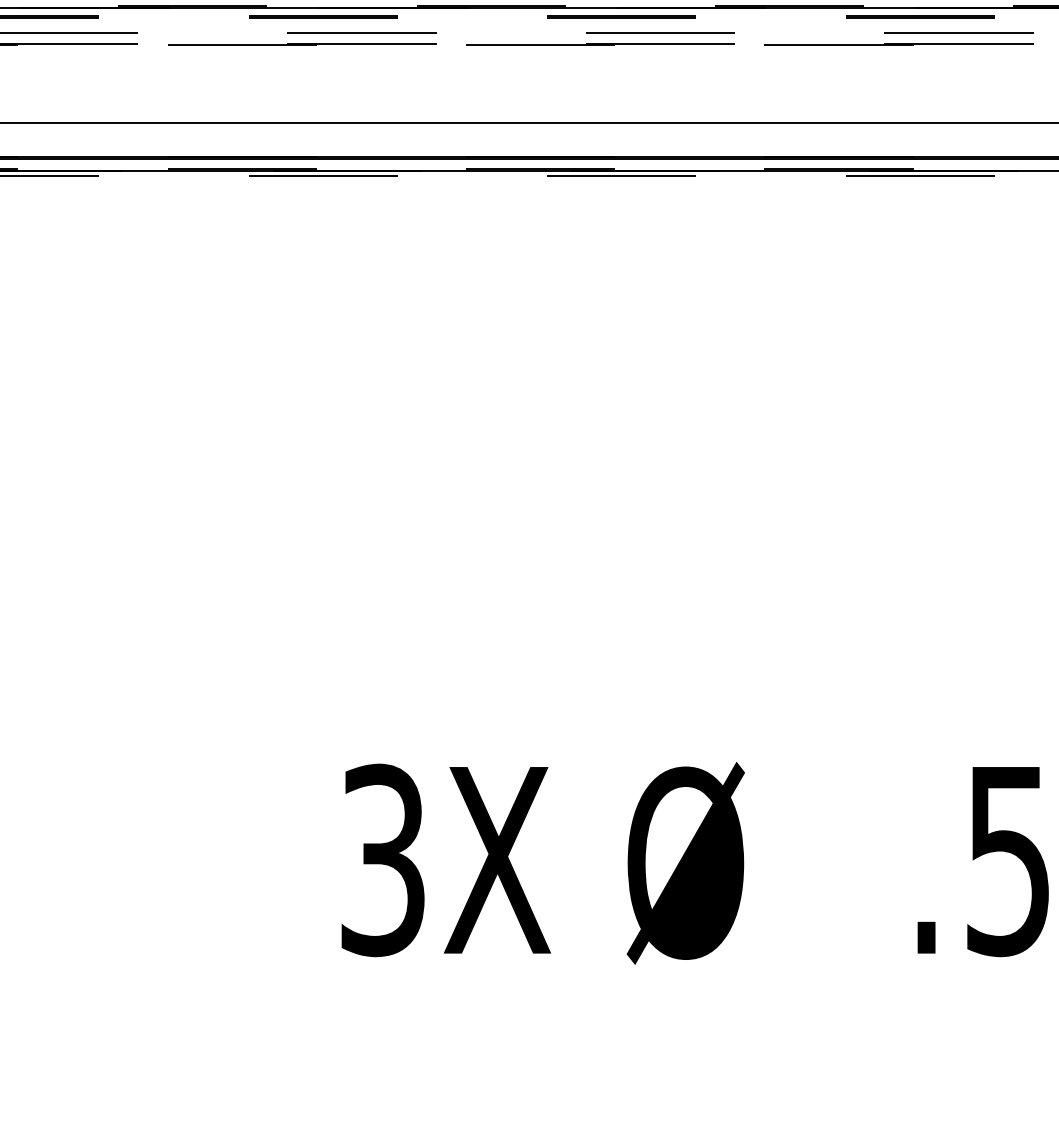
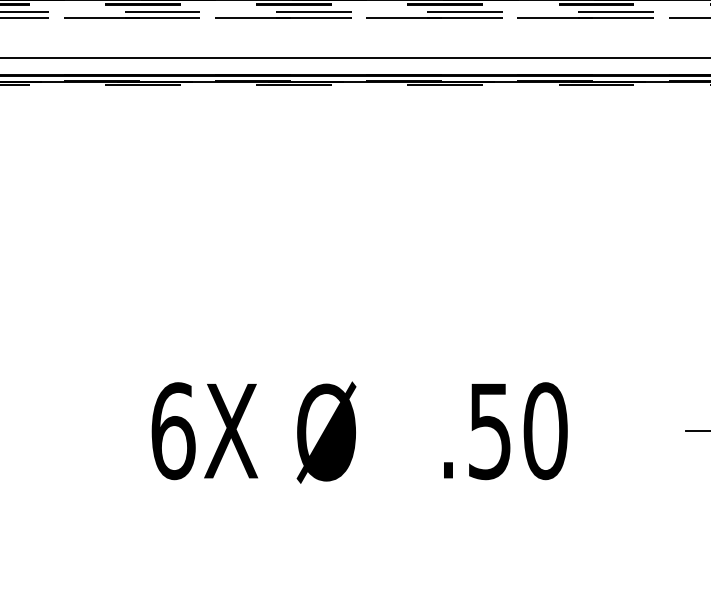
text: (383, 861) -> (173, 431), 3X -> 6X

